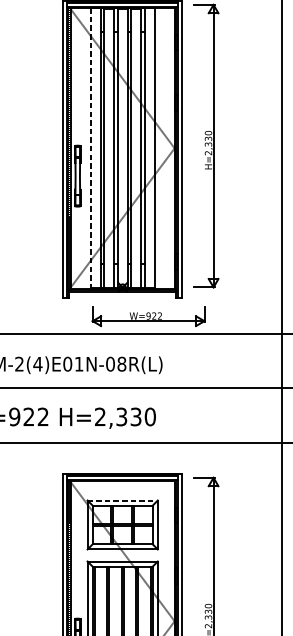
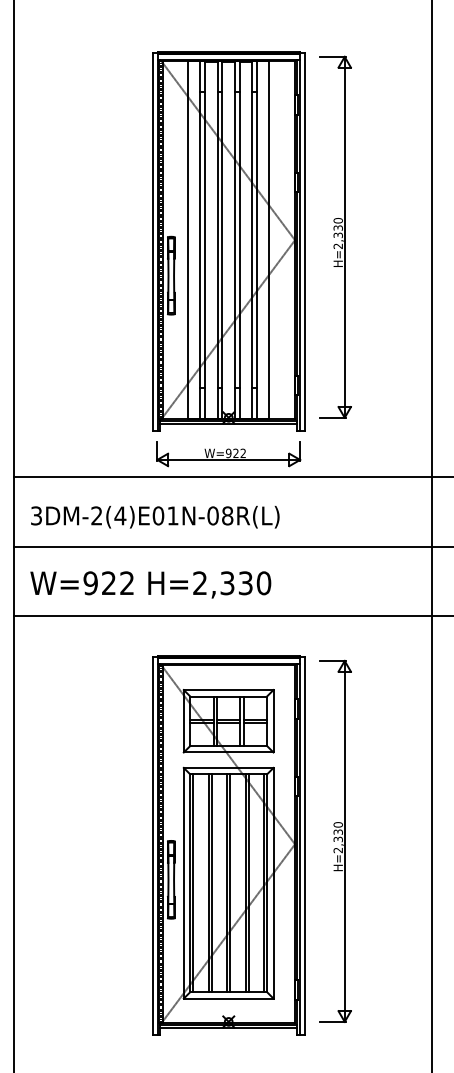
line: (90, 148) -> (187, 240), dashed -> solid
part: (148, 316) -> (228, 454), moved
line: (122, 500) -> (228, 690), dashed -> solid

